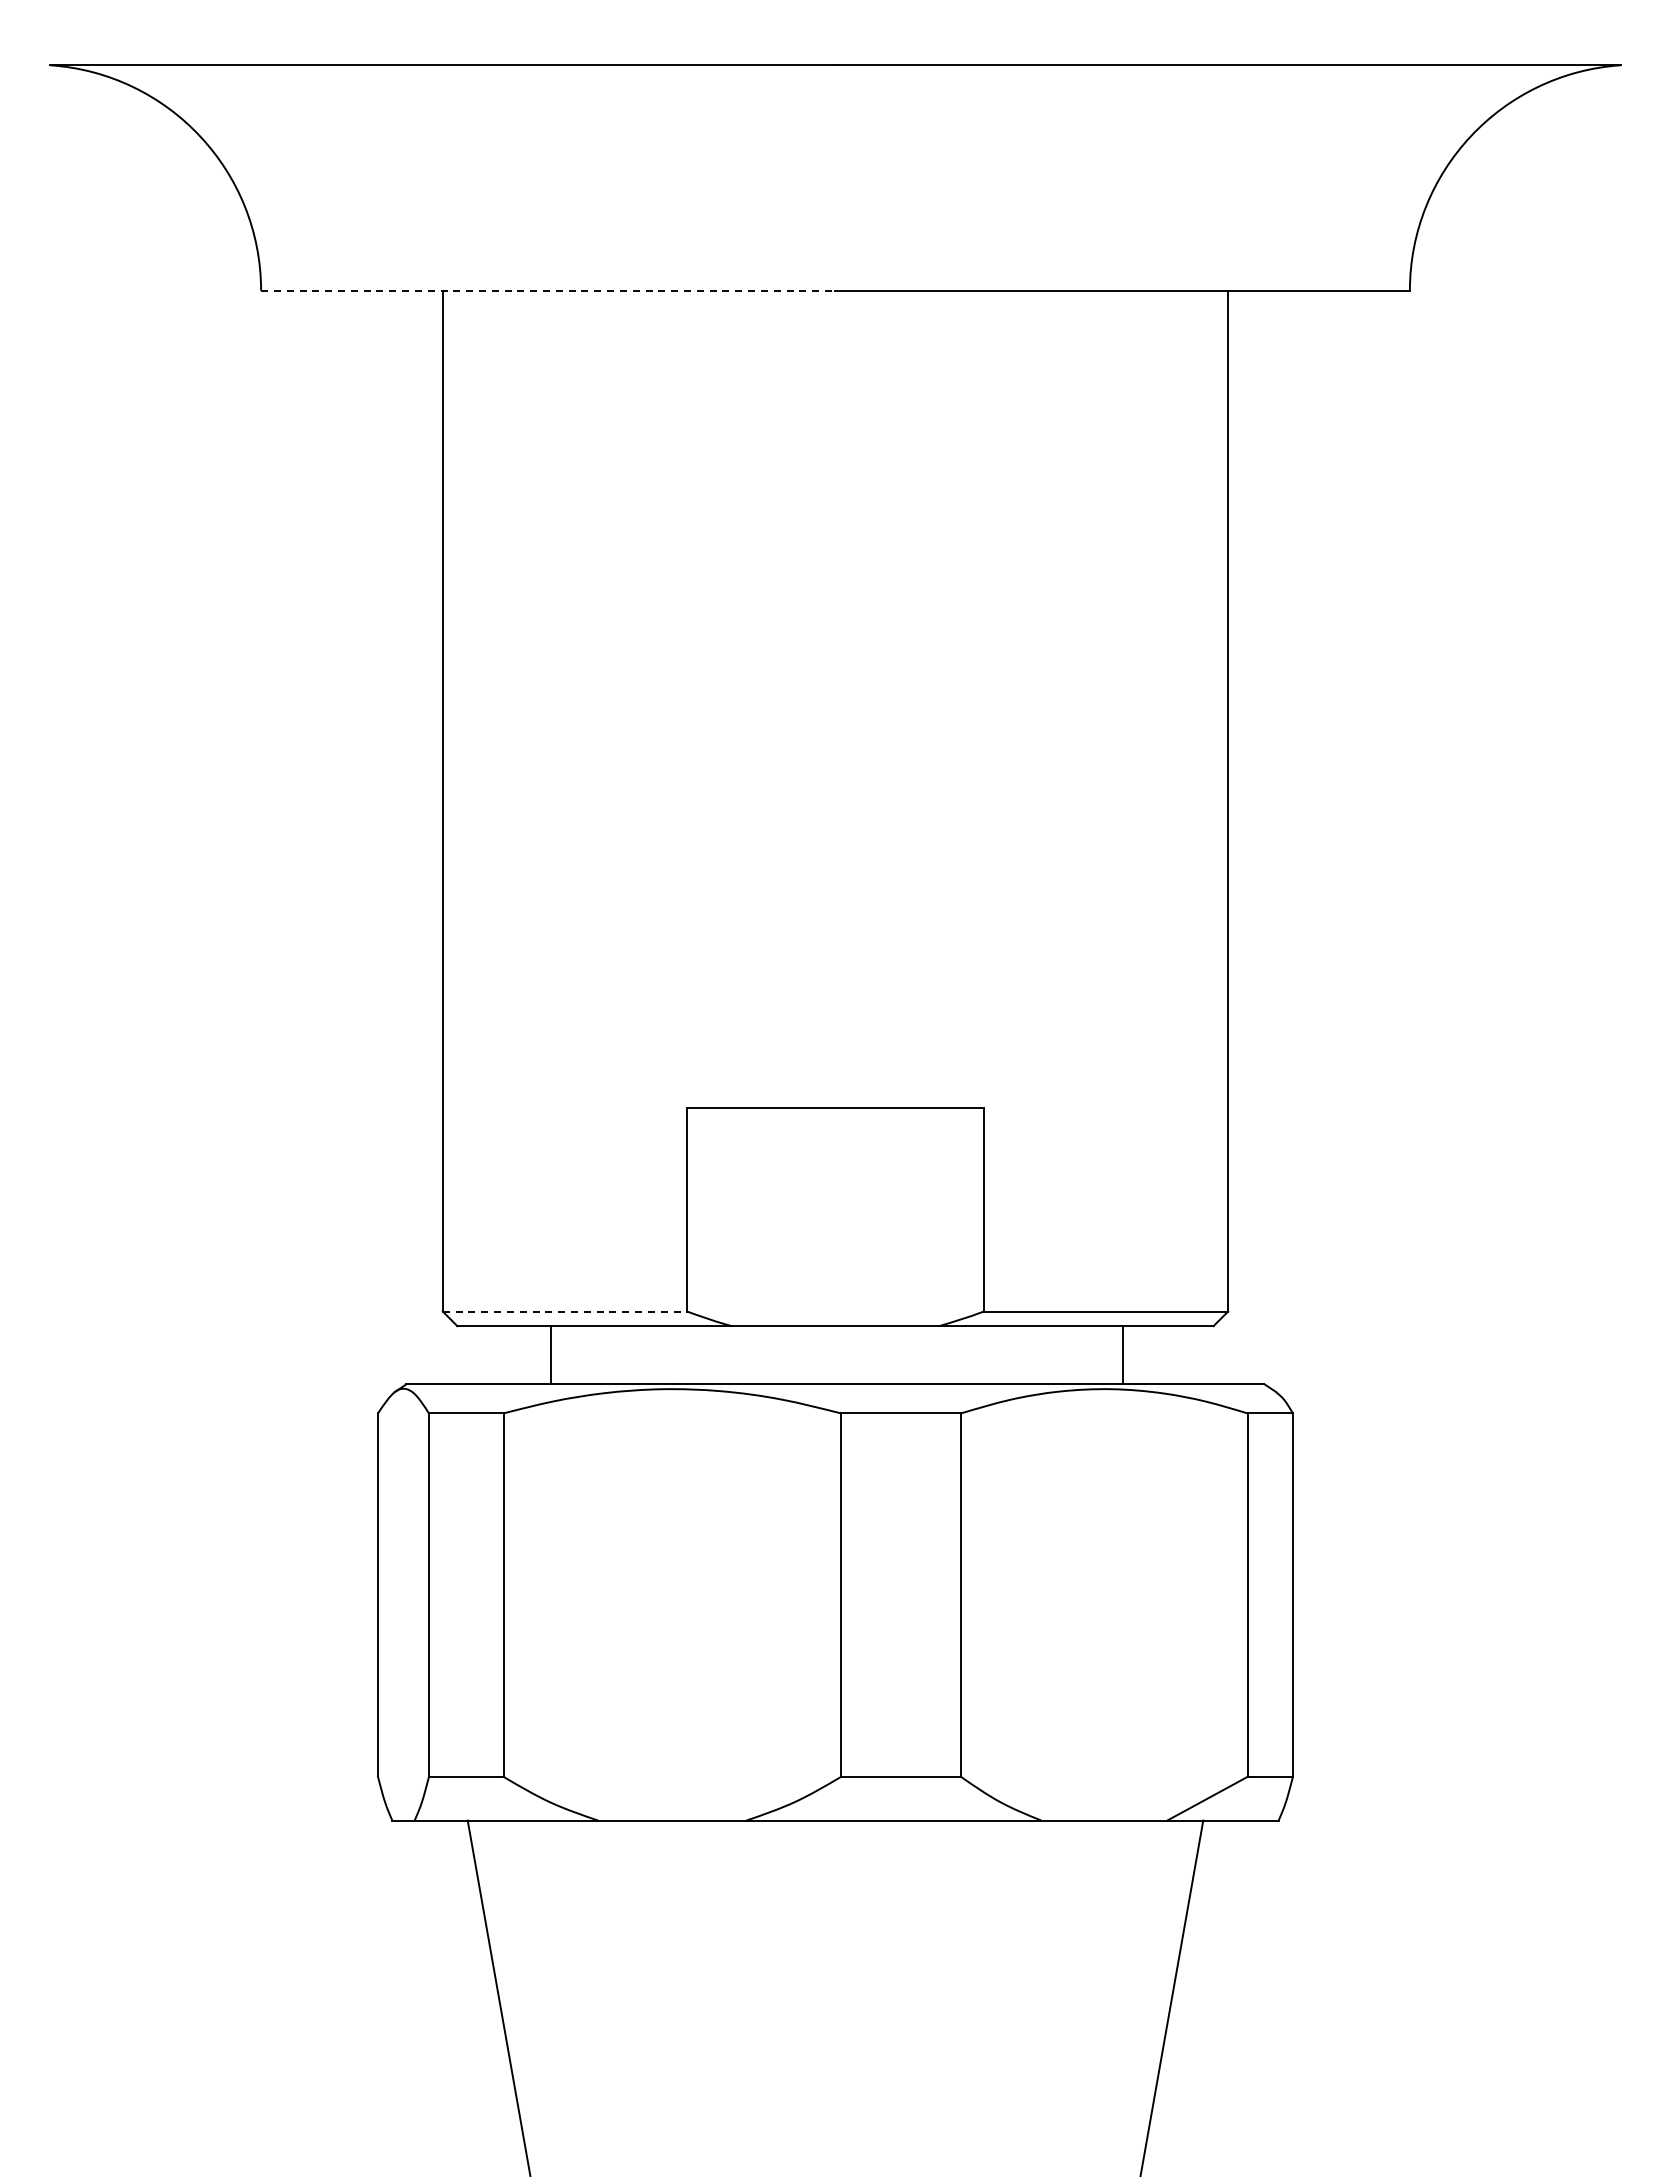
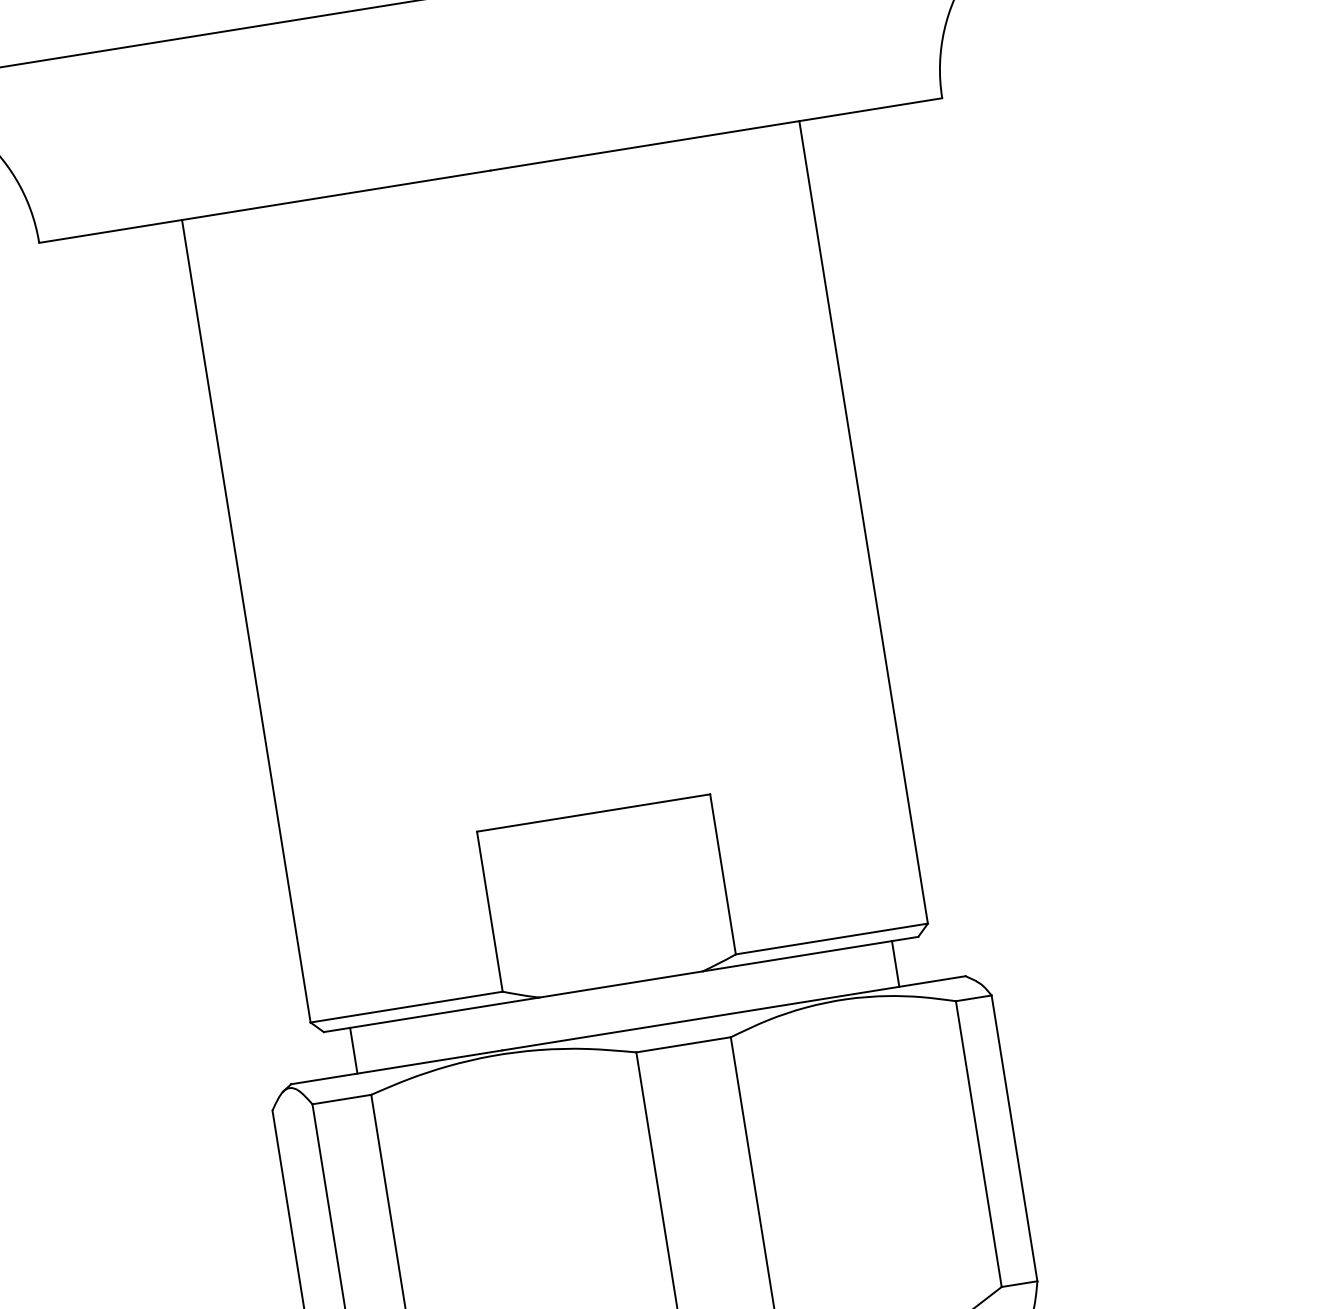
line: (548, 290) -> (265, 206), dashed -> solid
line: (565, 1311) -> (407, 1006), dashed -> solid
line: (550, 1355) -> (353, 1051), moved
line: (1123, 1355) -> (895, 964), moved

